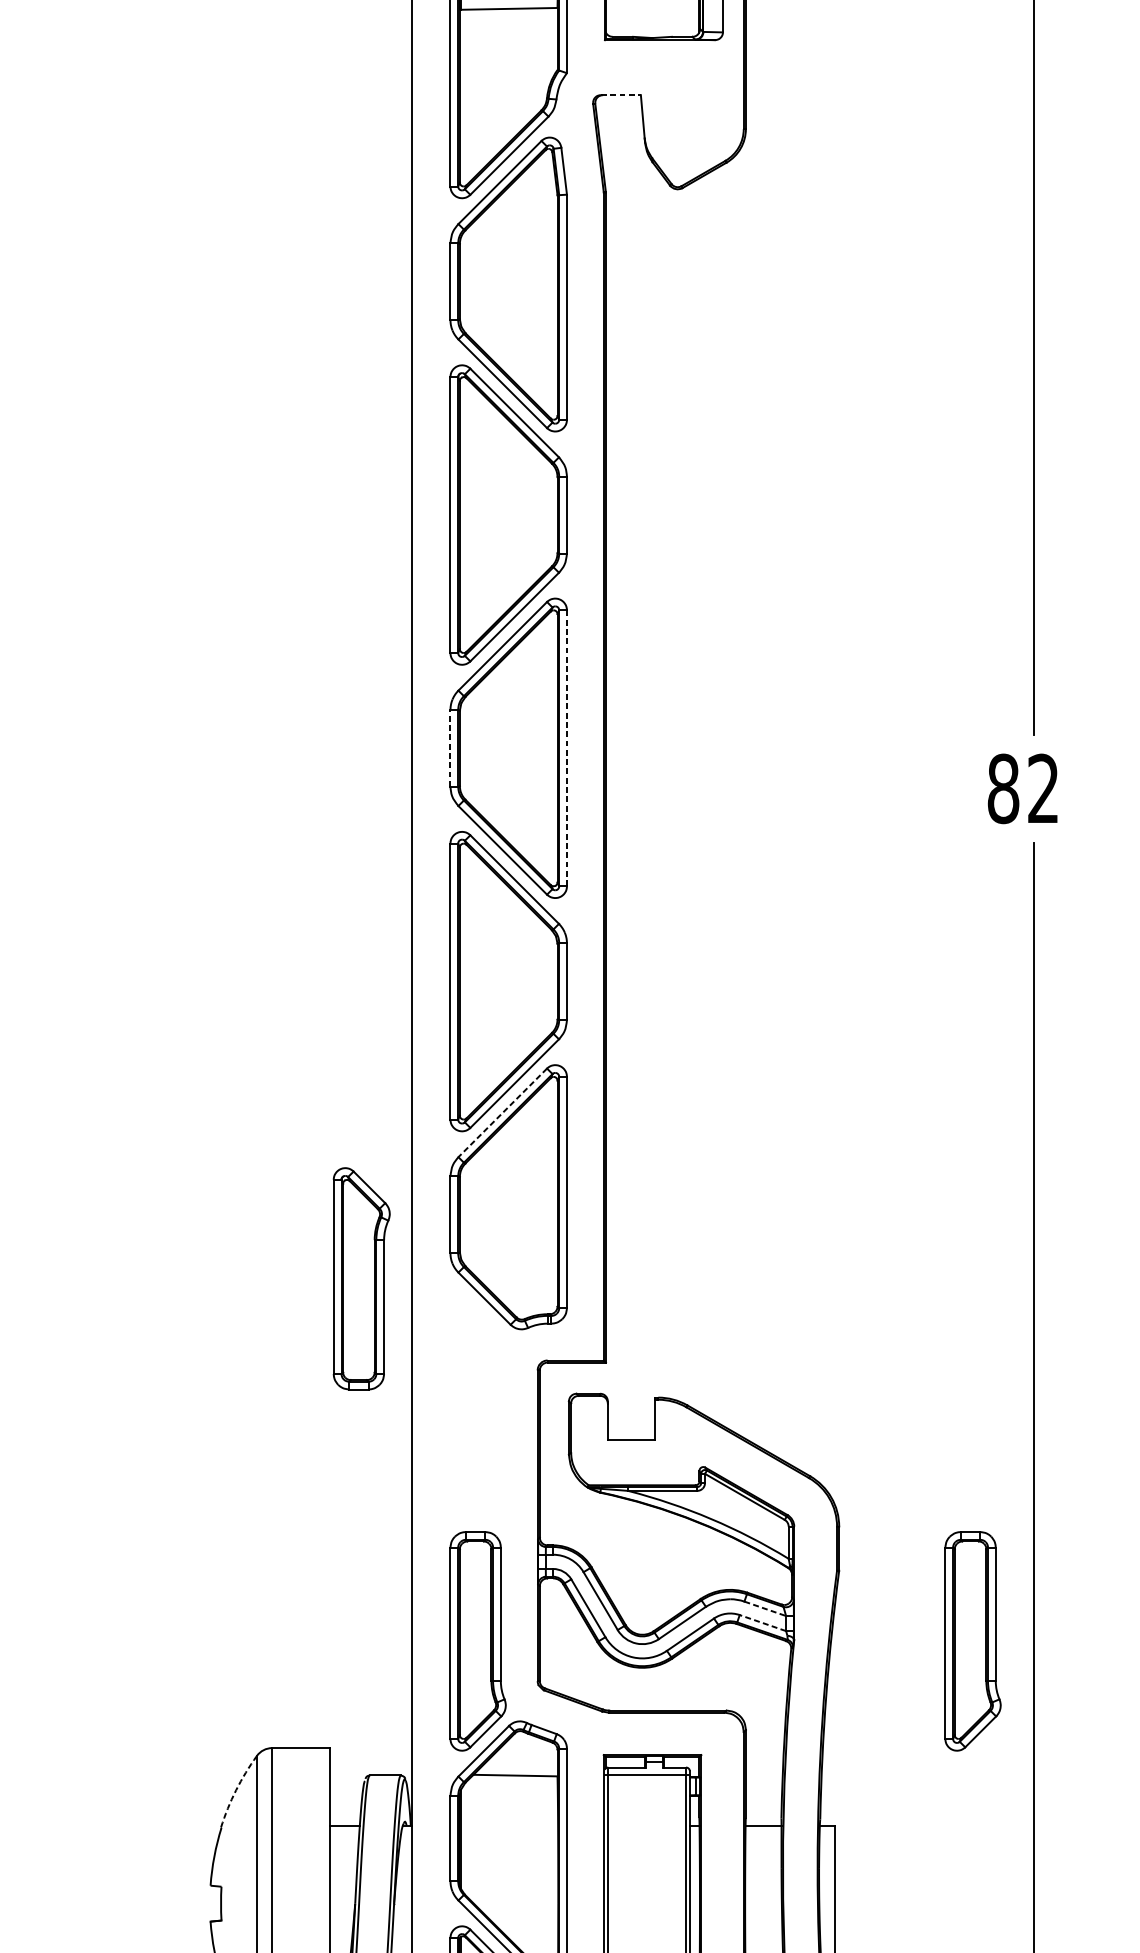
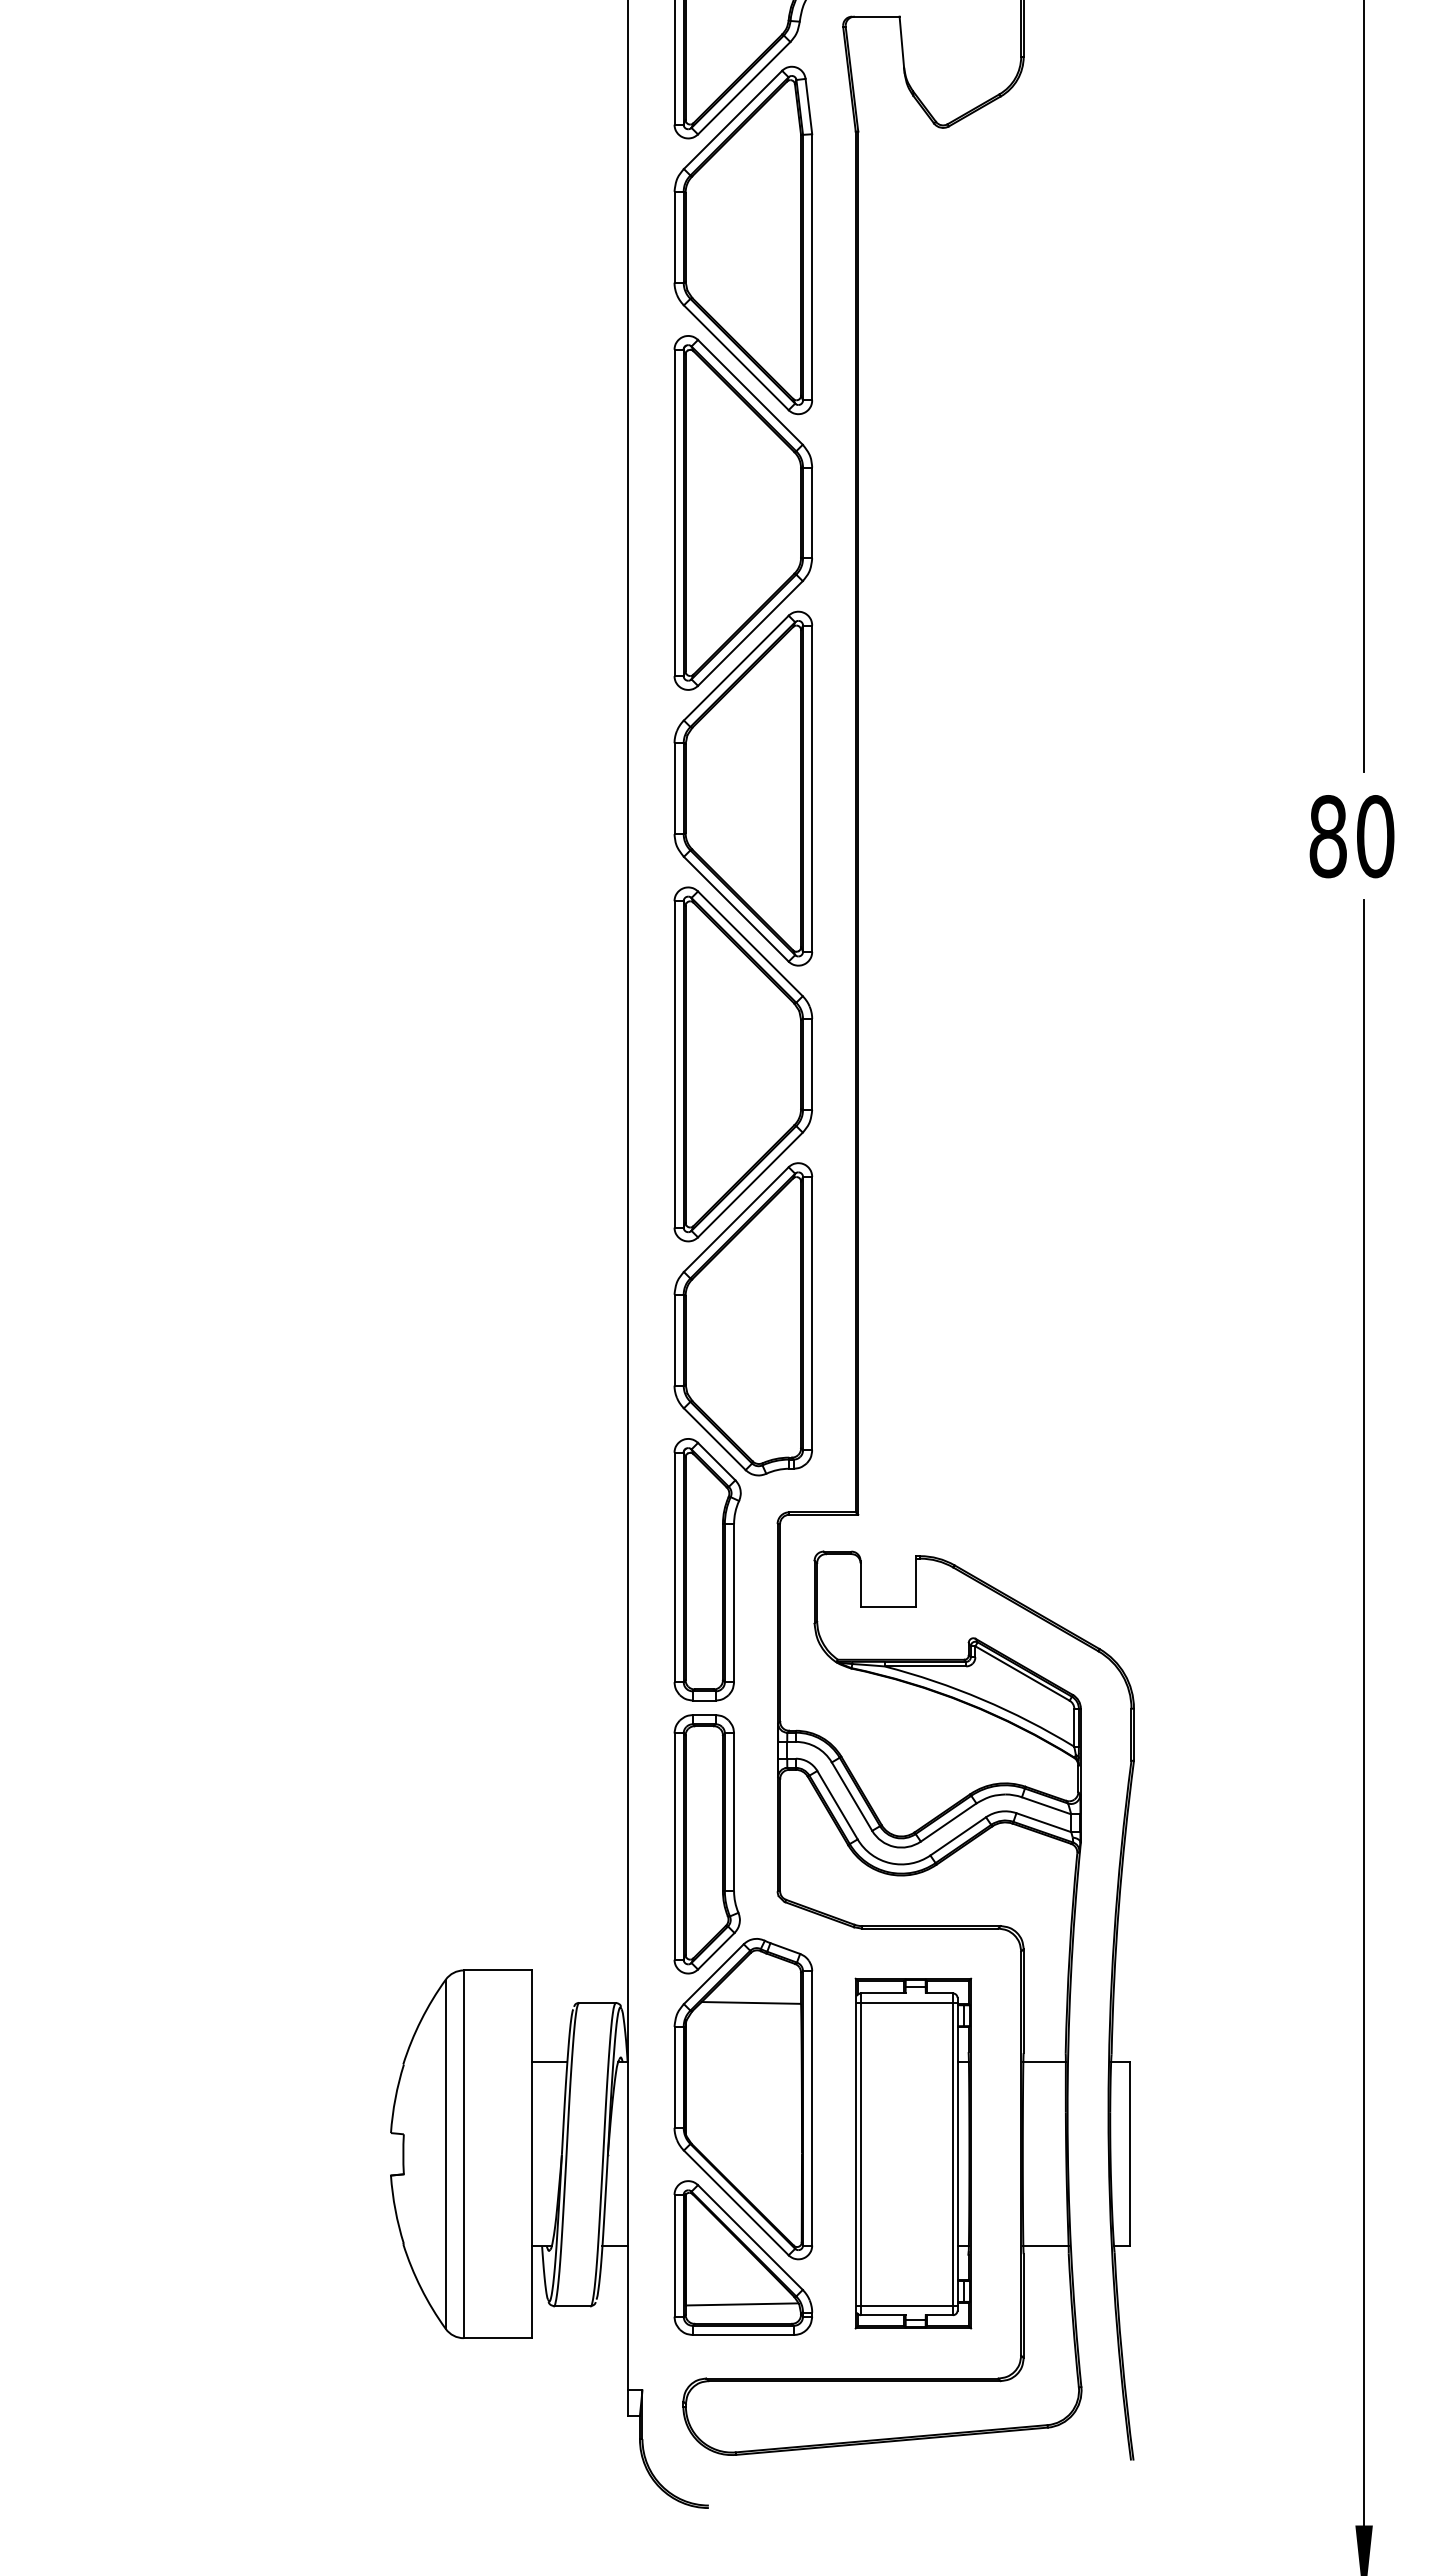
line: (620, 95) -> (875, 16), dashed -> solid
line: (450, 748) -> (674, 788), dashed -> solid
line: (567, 749) -> (812, 789), dashed -> solid
text: (1043, 788) -> (1375, 836), 82 -> 80
line: (502, 1112) -> (735, 1219), dashed -> solid
part: (361, 1278) -> (707, 1569), moved
line: (766, 1608) -> (1047, 1805), dashed -> solid
line: (762, 1622) -> (1043, 1822), dashed -> solid
part: (972, 1641) -> (1291, 1844), removed
arc: (236, 1790) -> (421, 2020), dashed -> solid

